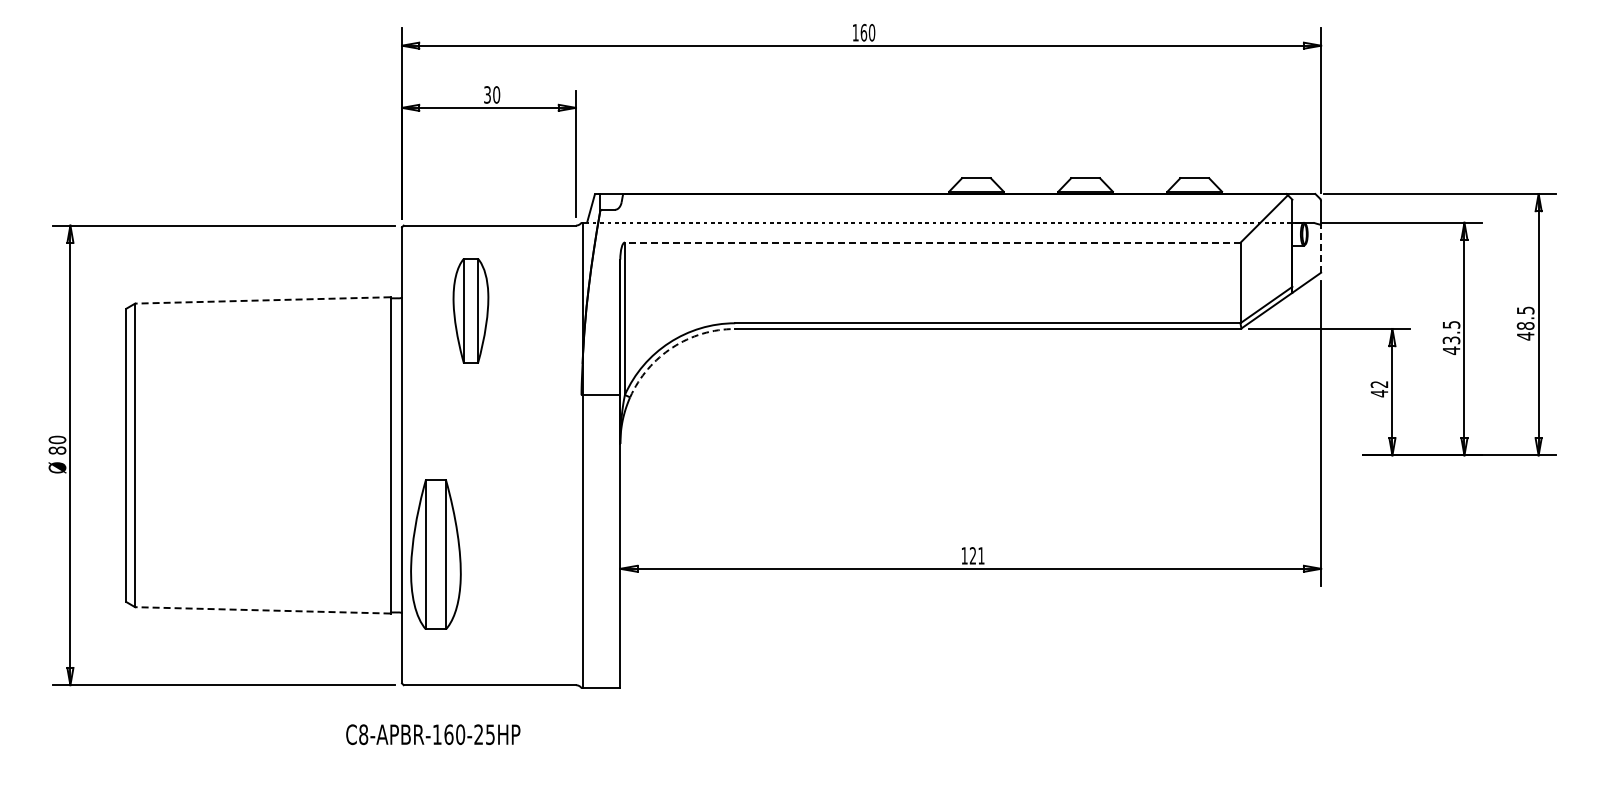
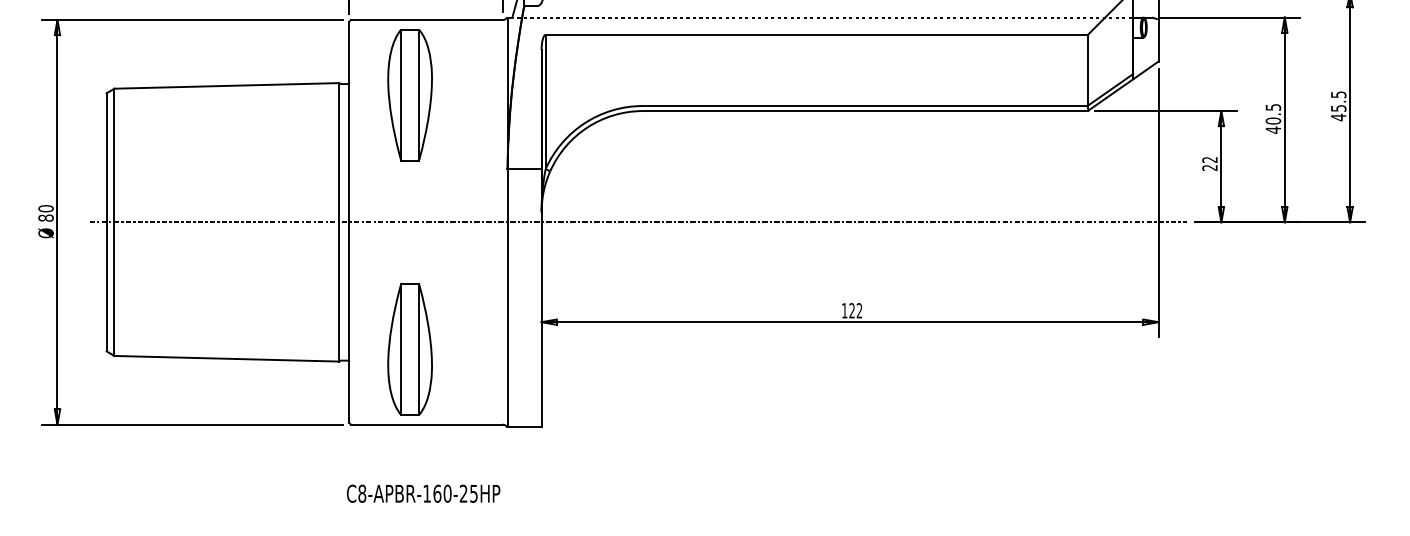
line: (932, 242) -> (816, 34), dashed -> solid
line: (1321, 248) -> (1158, 40), dashed -> solid
line: (262, 300) -> (226, 85), dashed -> solid
part: (470, 310) -> (409, 94), size x1.43
text: (1525, 325) -> (1338, 107), 48.5 -> 45.5
text: (1451, 340) -> (1273, 121), 43.5 -> 40.5
arc: (672, 347) -> (587, 127), dashed -> solid
text: (1379, 393) -> (1209, 167), 42 -> 22
line: (729, 455) -> (637, 222), added
part: (435, 554) -> (409, 349), moved
text: (981, 555) -> (859, 310), 121 -> 122
line: (262, 610) -> (226, 358), dashed -> solid
text: (433, 734) -> (423, 493), moved

